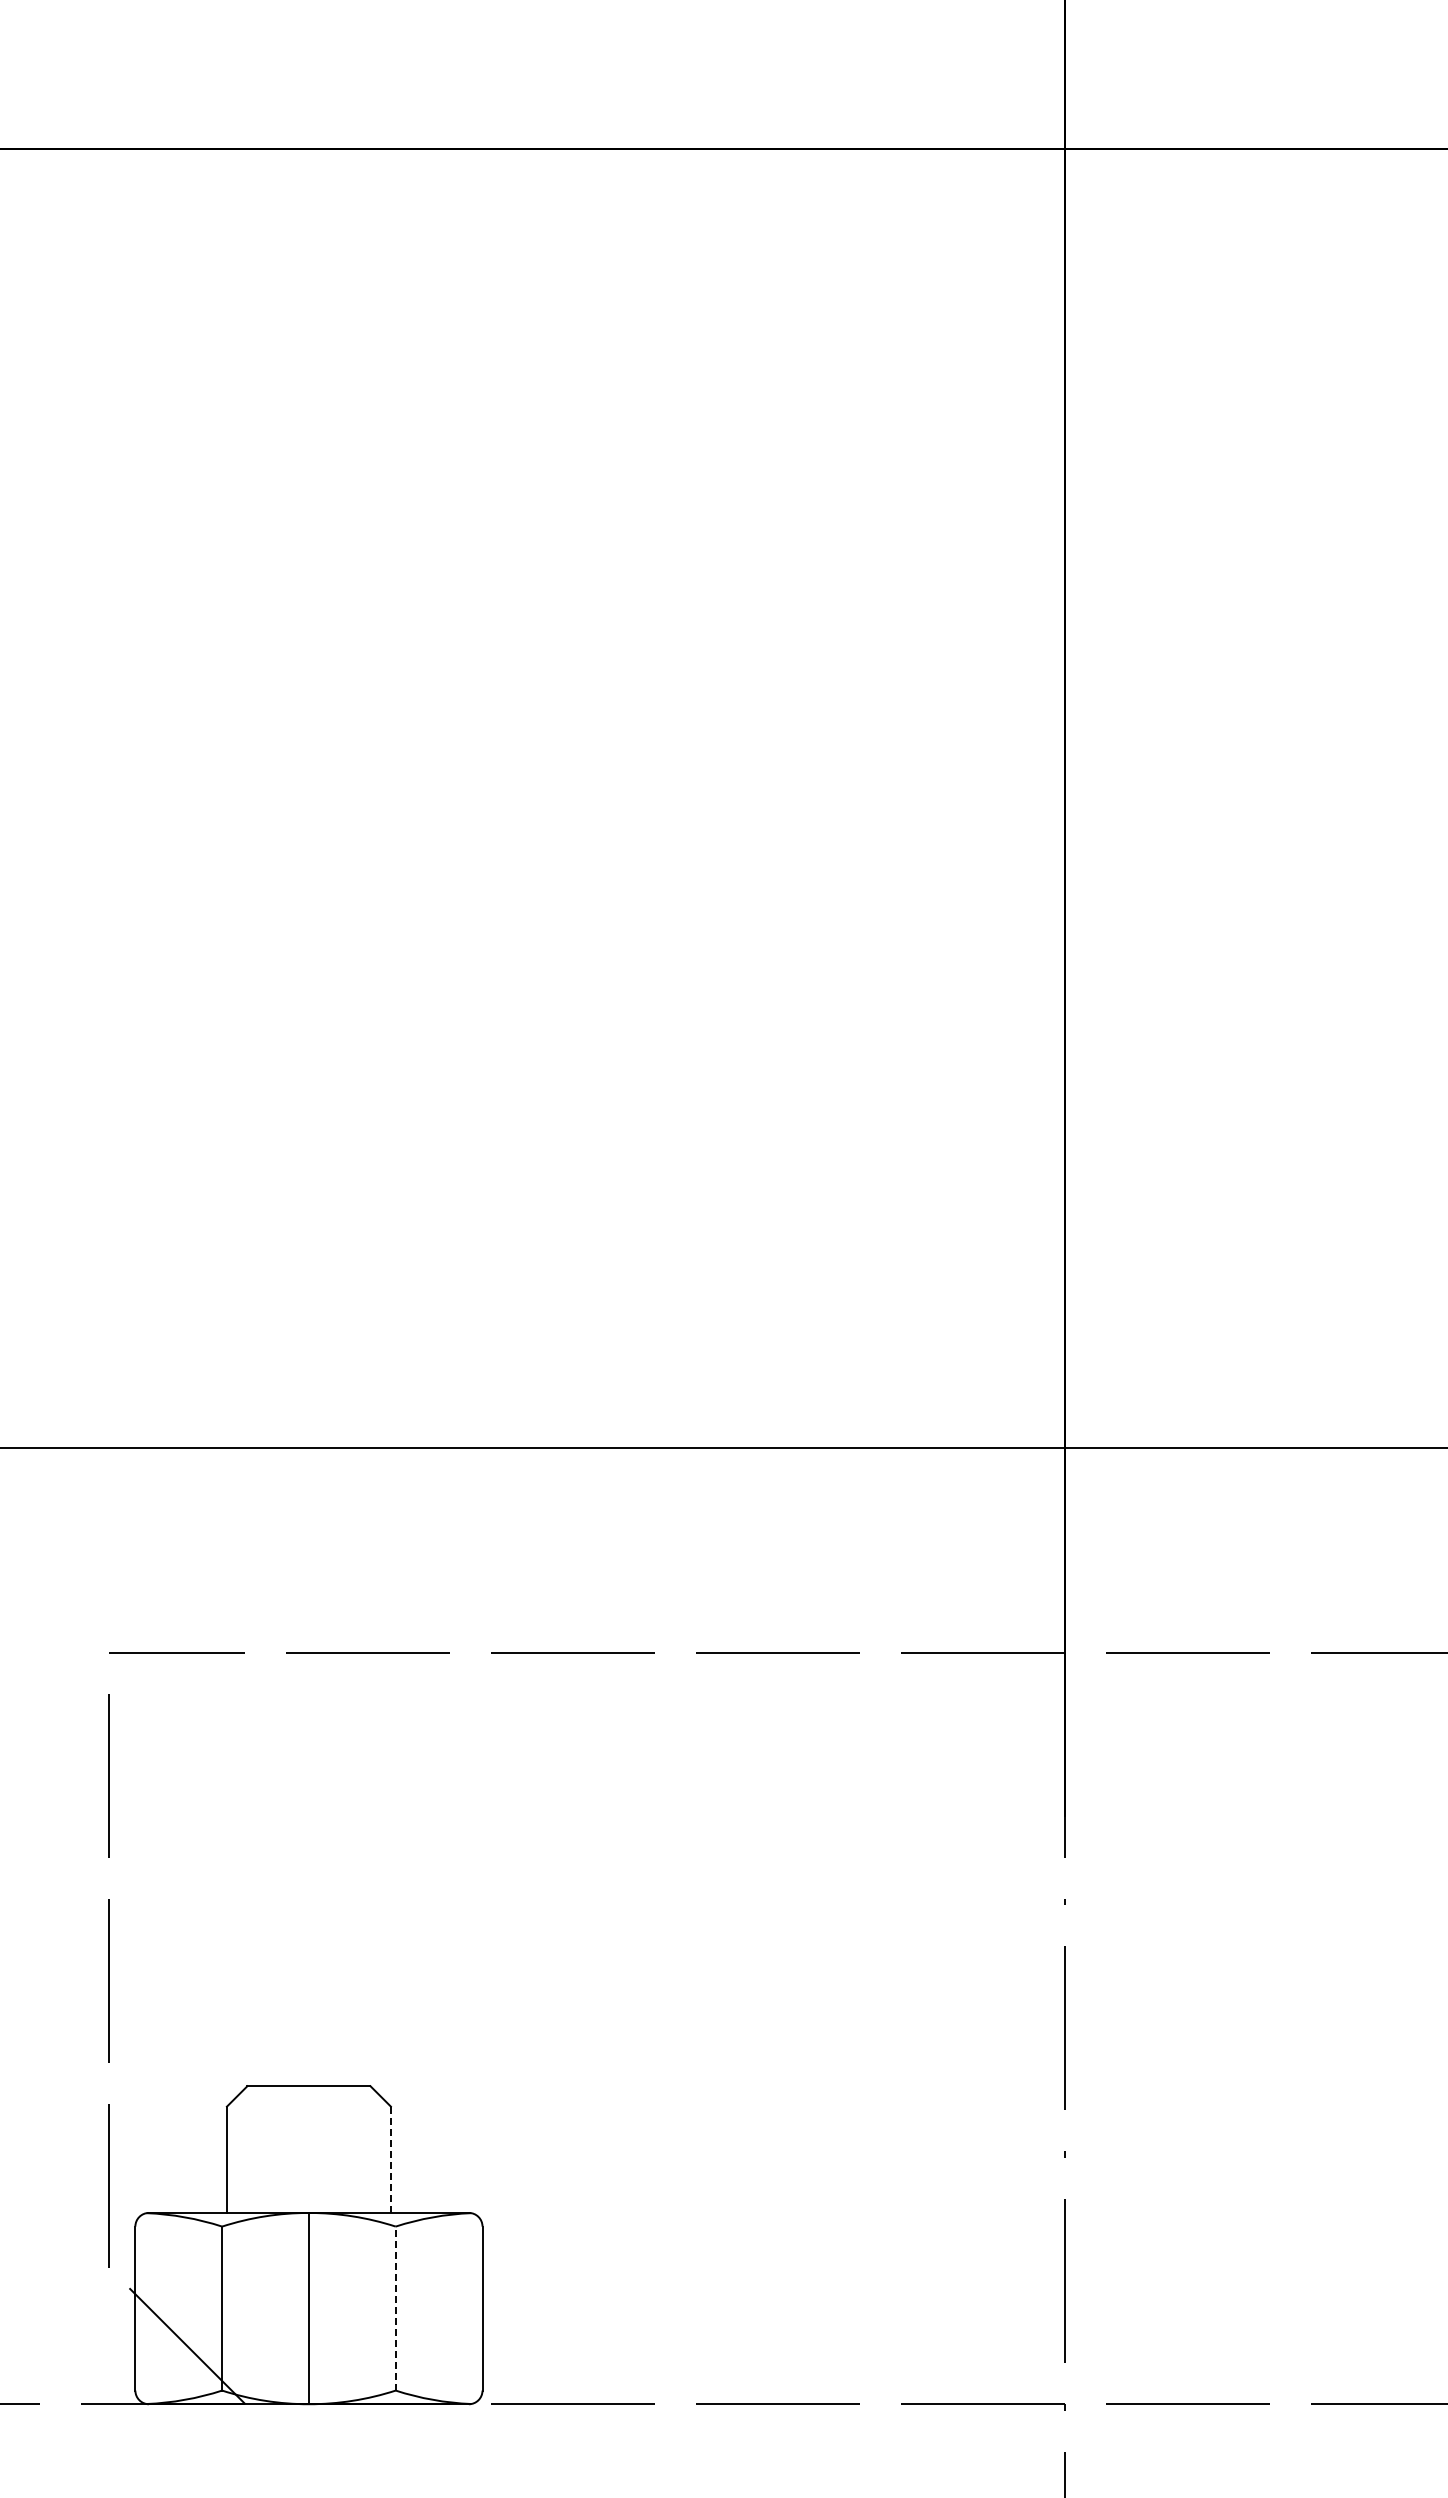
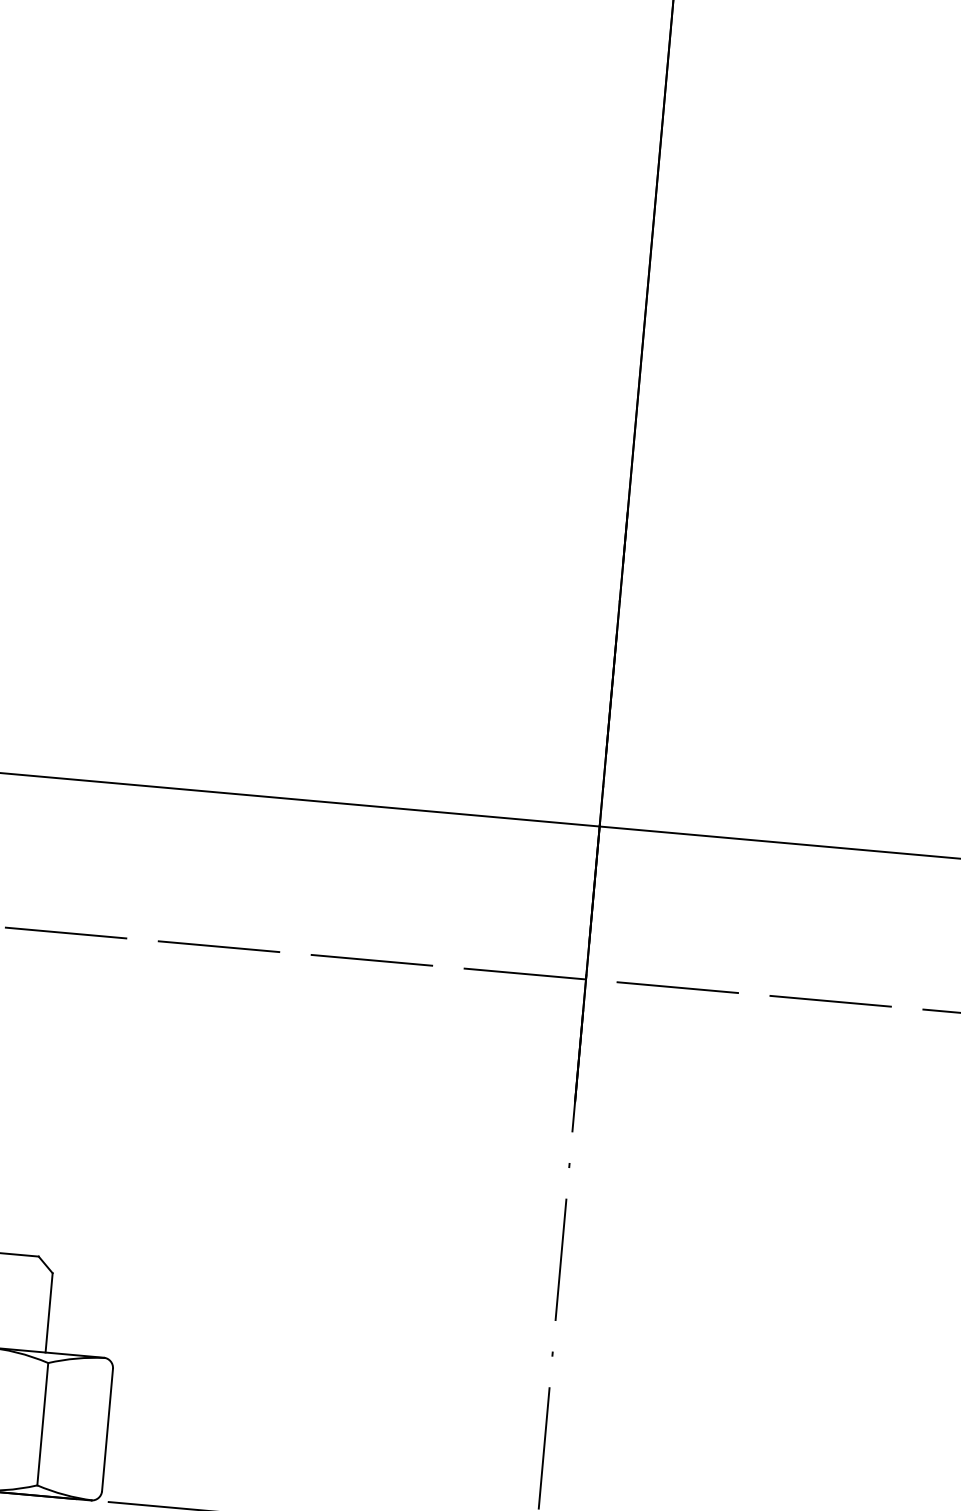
line: (390, 2160) -> (48, 1313), dashed -> solid
line: (395, 2308) -> (42, 1424), dashed -> solid

